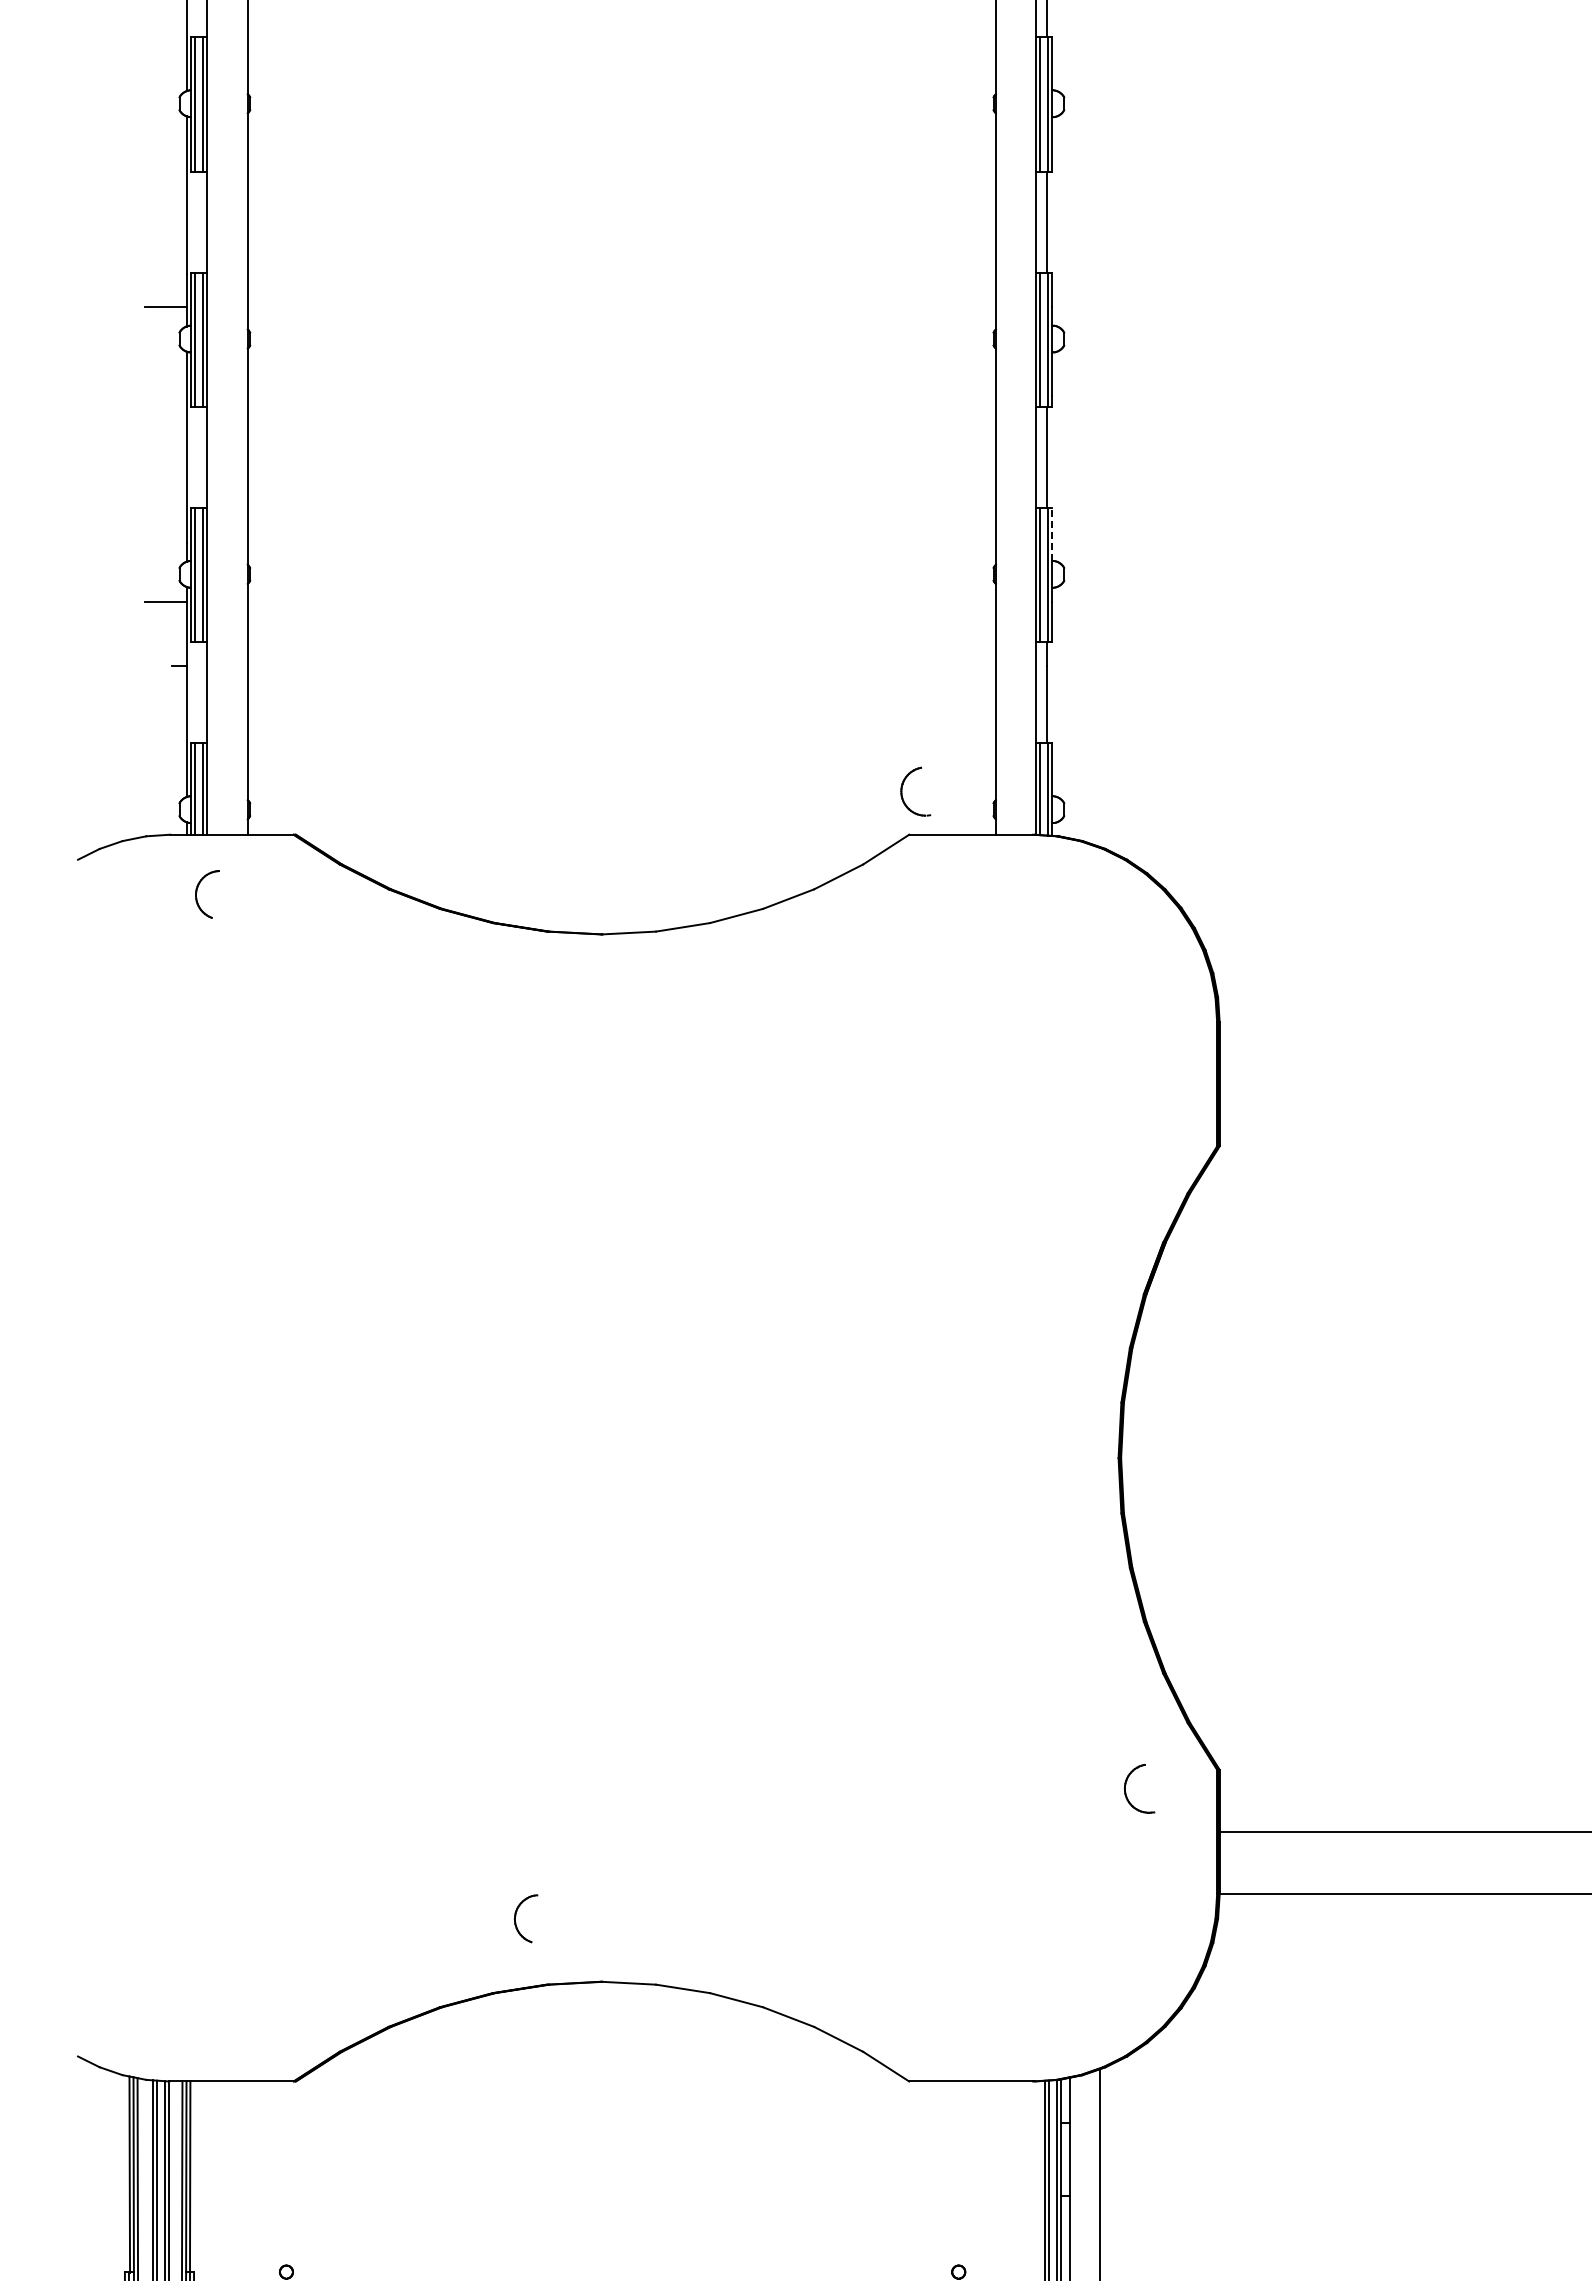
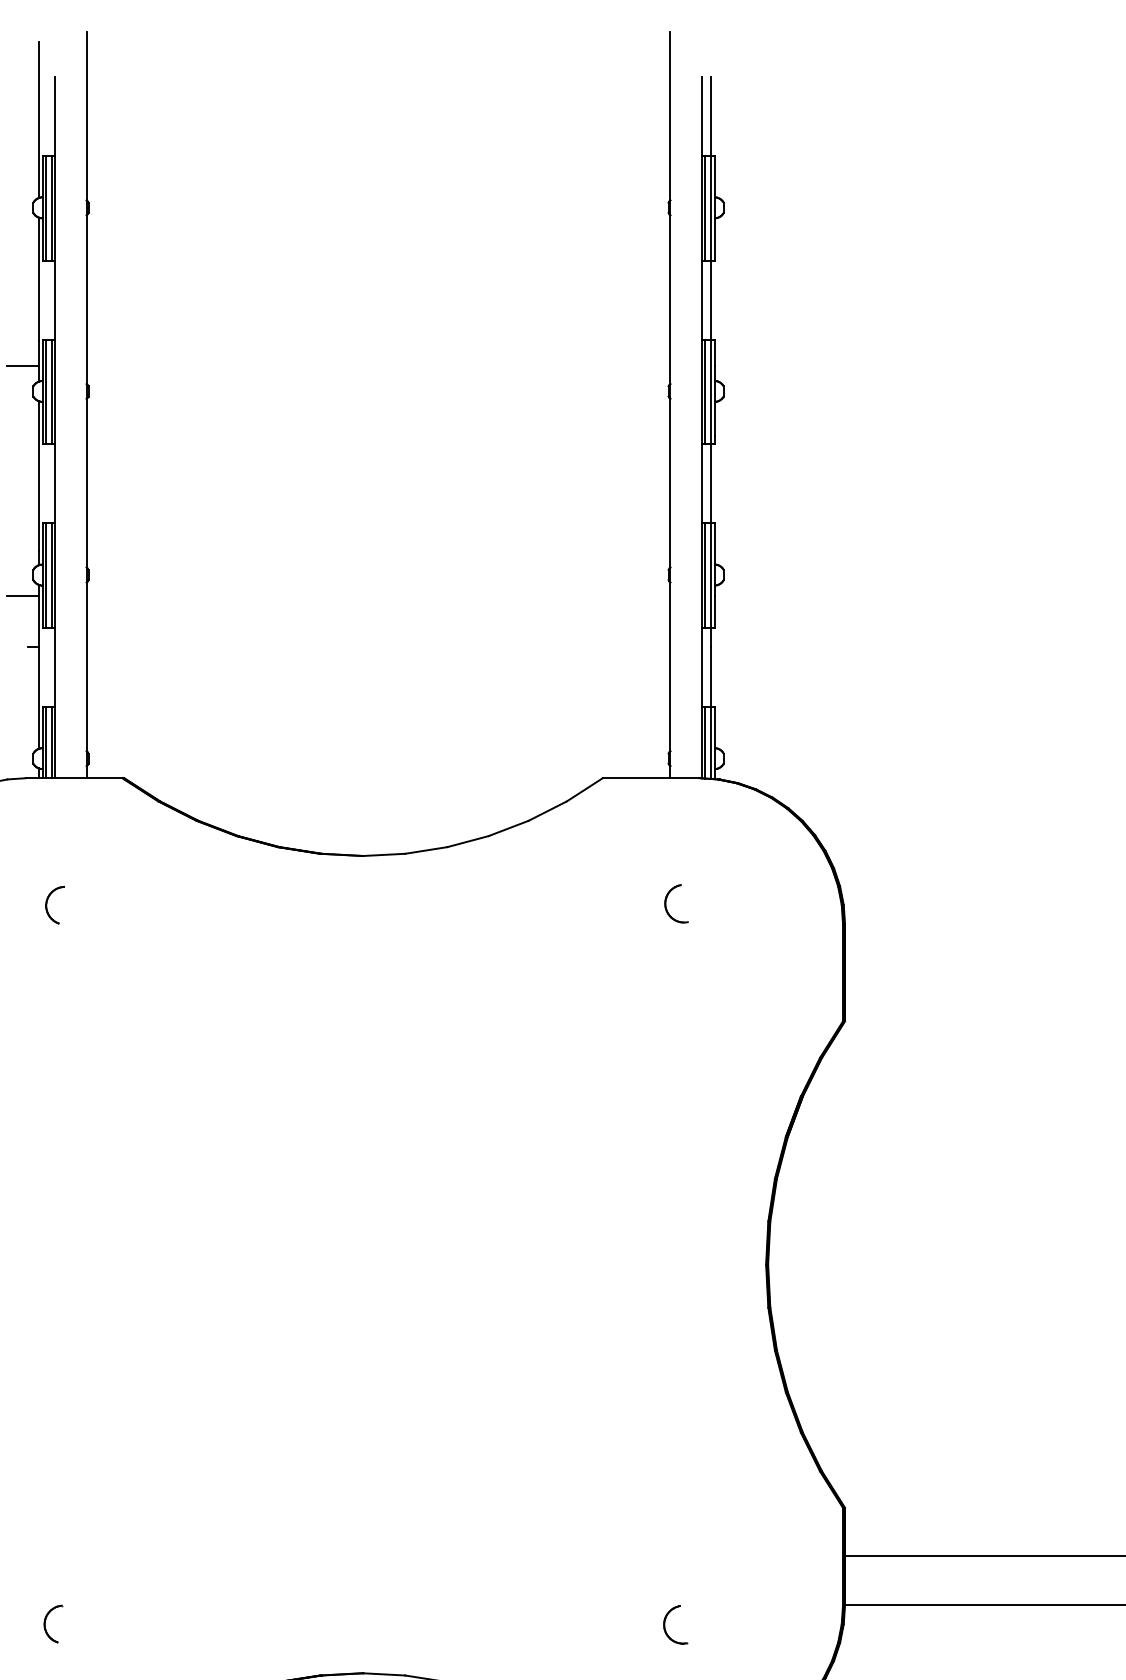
line: (1052, 534) -> (714, 543), dashed -> solid
part: (902, 791) -> (666, 903), moved
part: (197, 892) -> (47, 903), moved
part: (1126, 1784) -> (665, 1621), moved
part: (516, 1916) -> (45, 1622), moved

